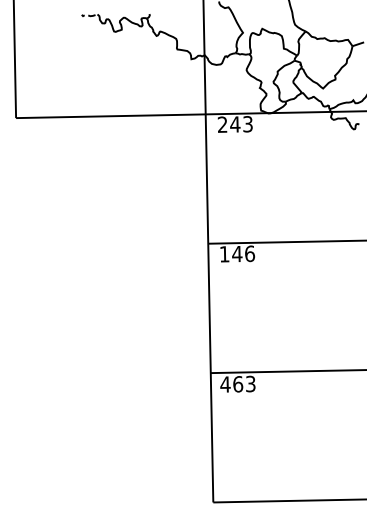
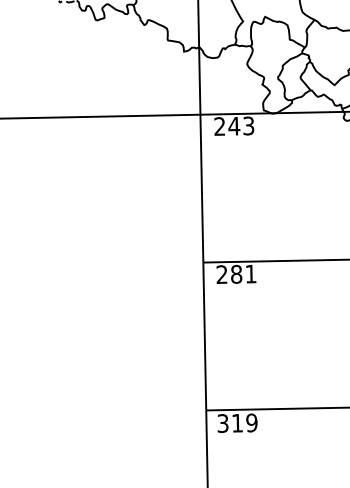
text: (237, 253) -> (236, 273), 146 -> 281
text: (237, 384) -> (236, 423), 463 -> 319

